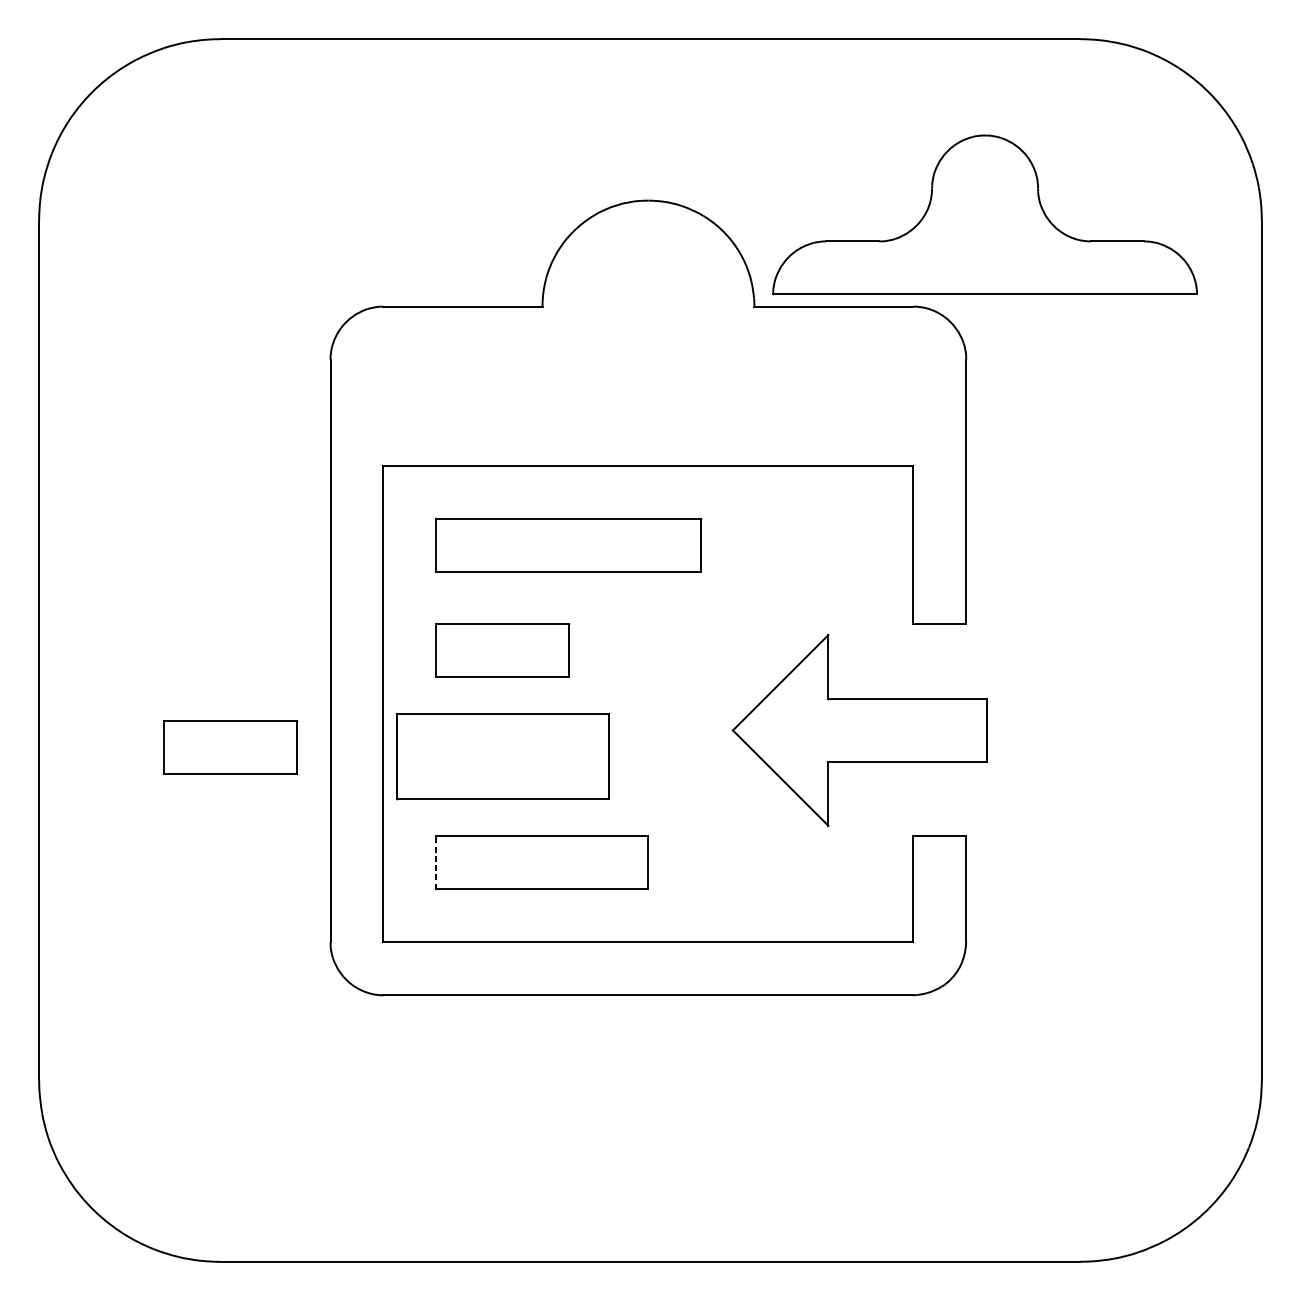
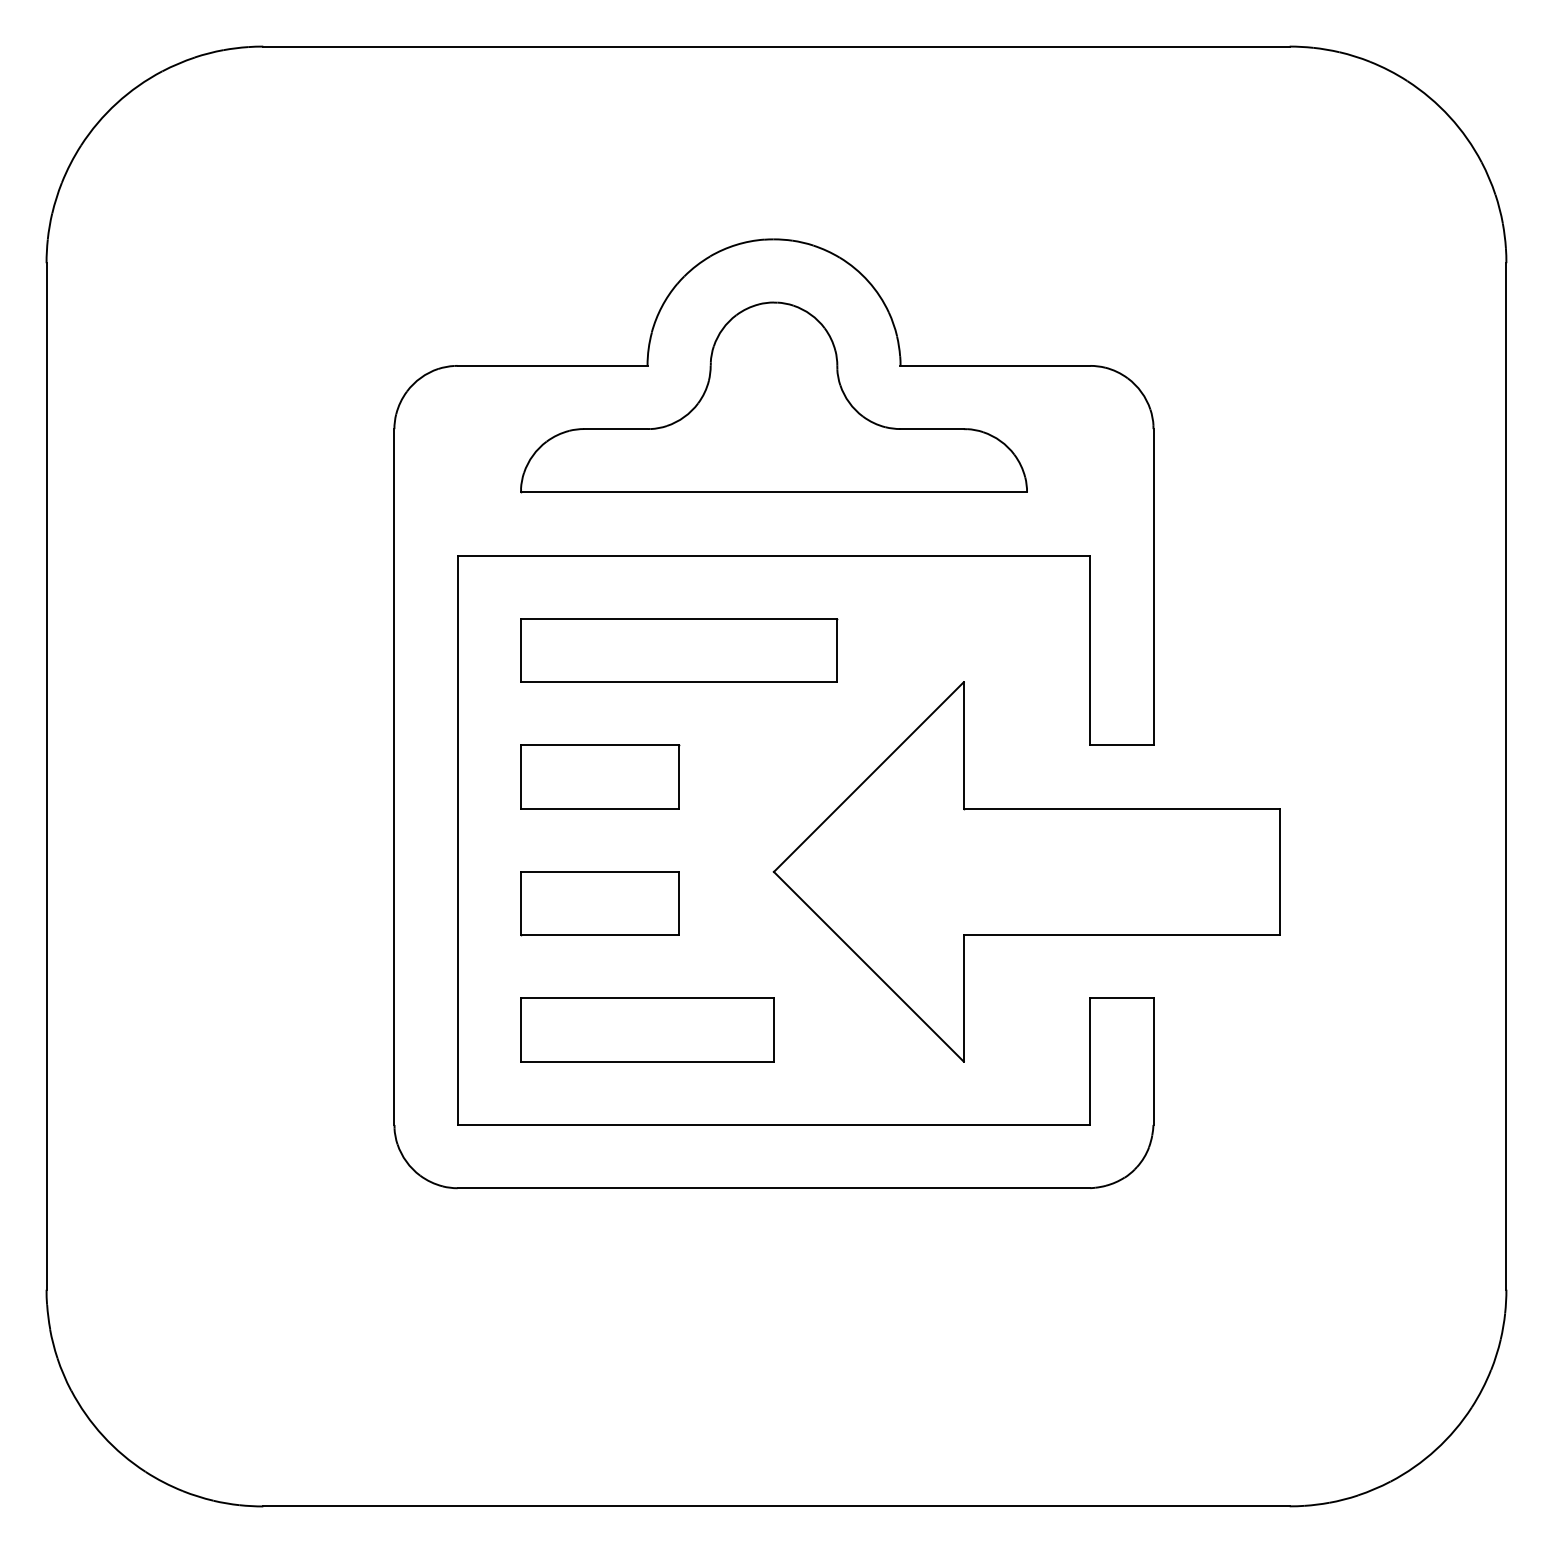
part: (984, 214) -> (773, 397), moved
part: (859, 730) -> (1026, 871), size x1.67
part: (230, 746) -> (275, 891), removed
part: (502, 756) -> (599, 903), size x0.62
line: (436, 863) -> (520, 1030), dashed -> solid

